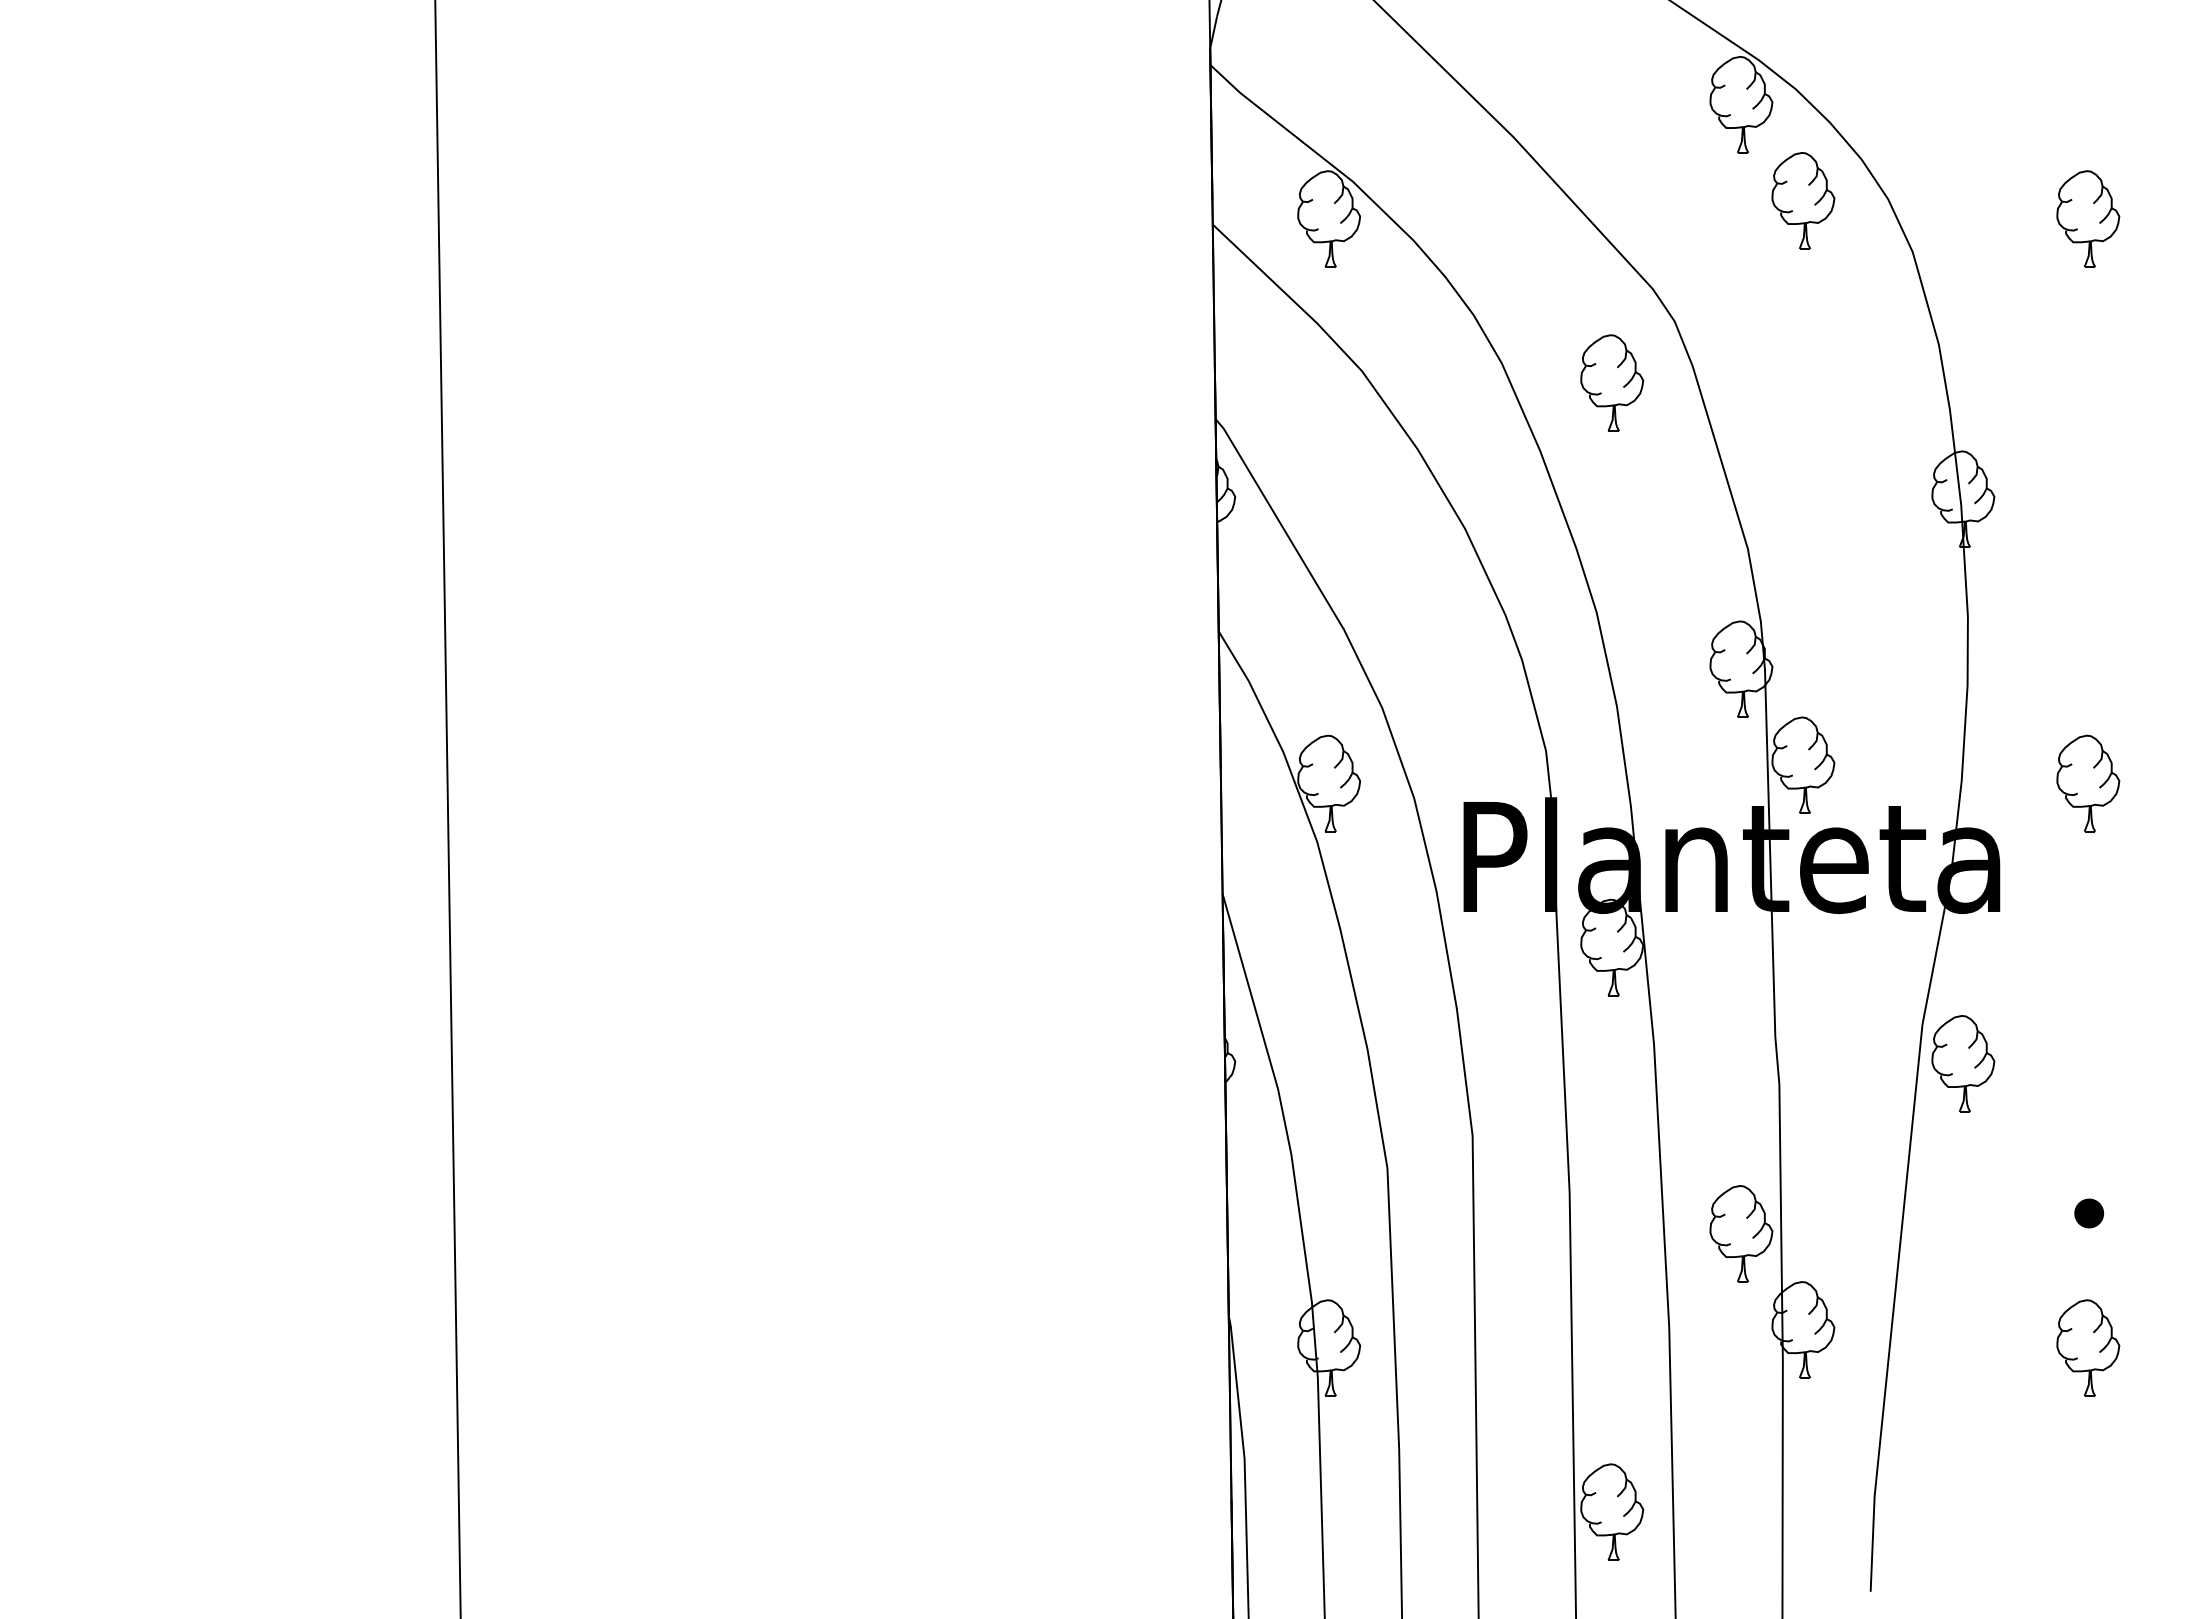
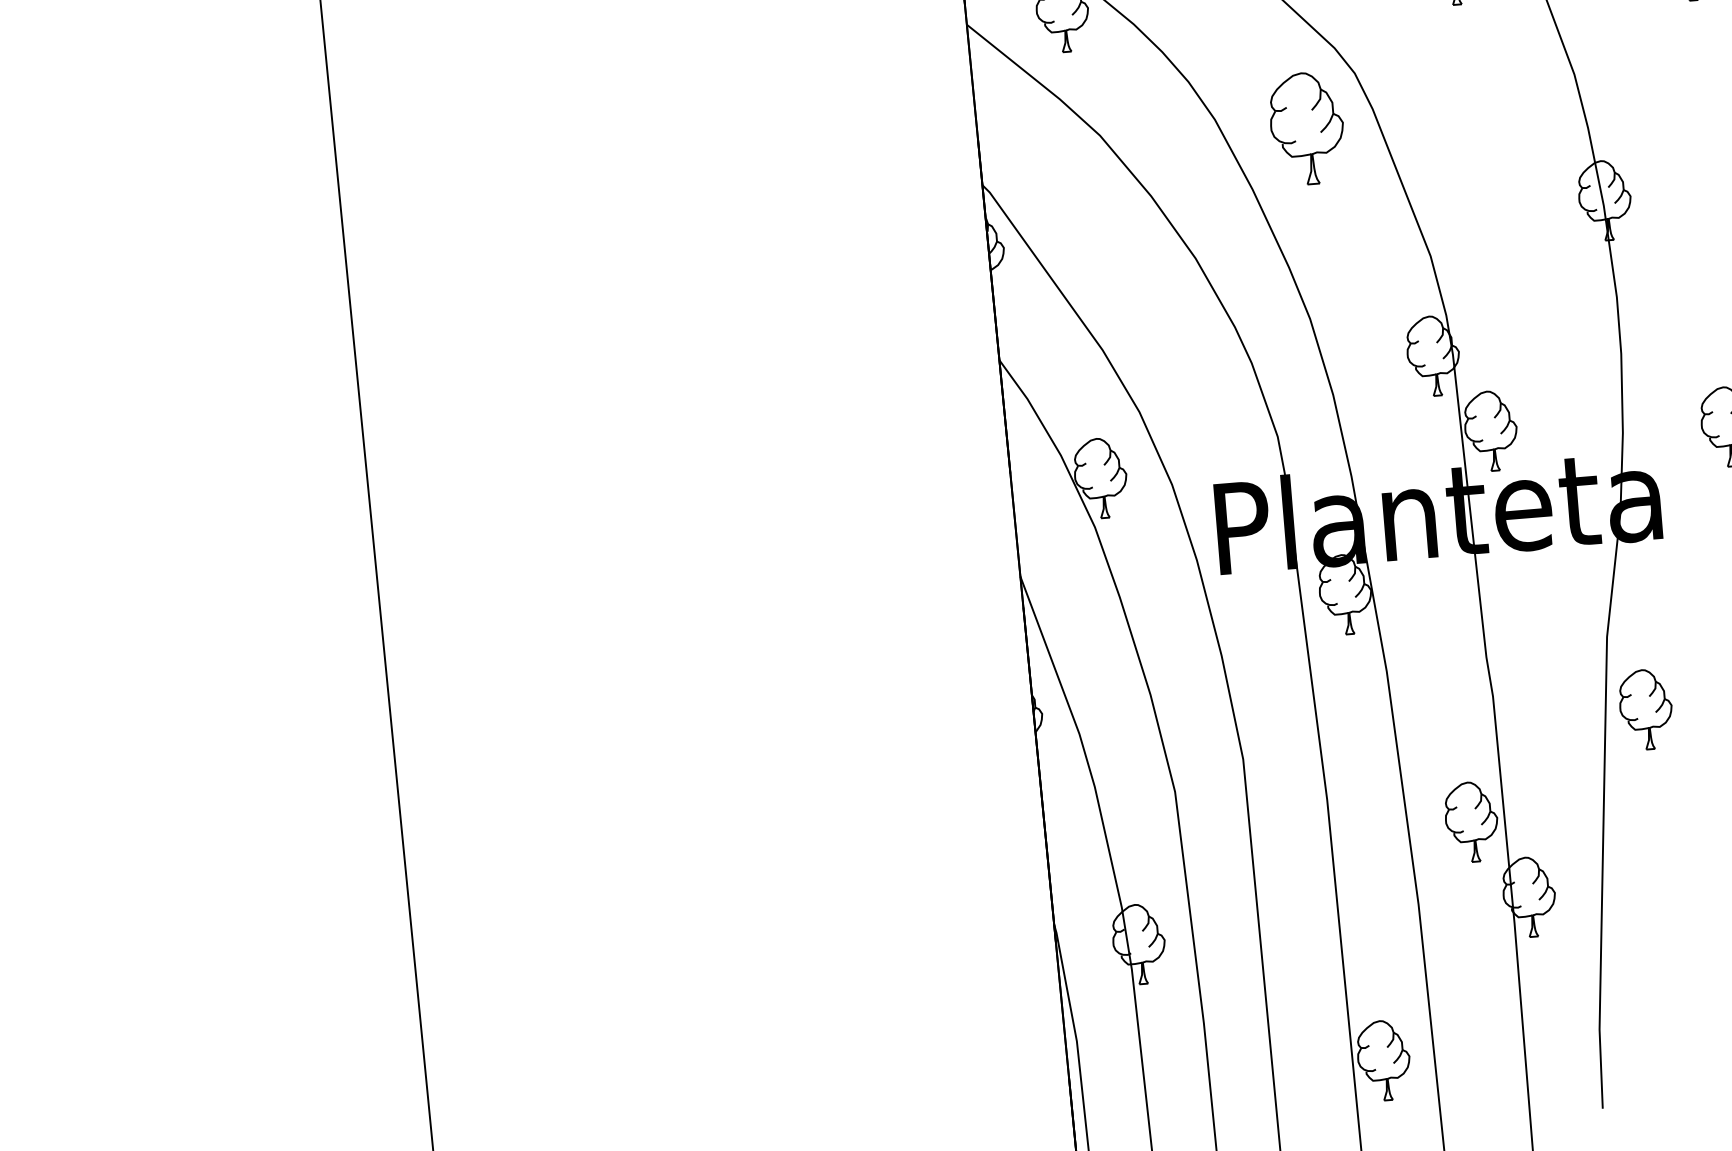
part: (1612, 382) -> (1307, 127), size x1.4
part: (1963, 1063) -> (1646, 709), moved

